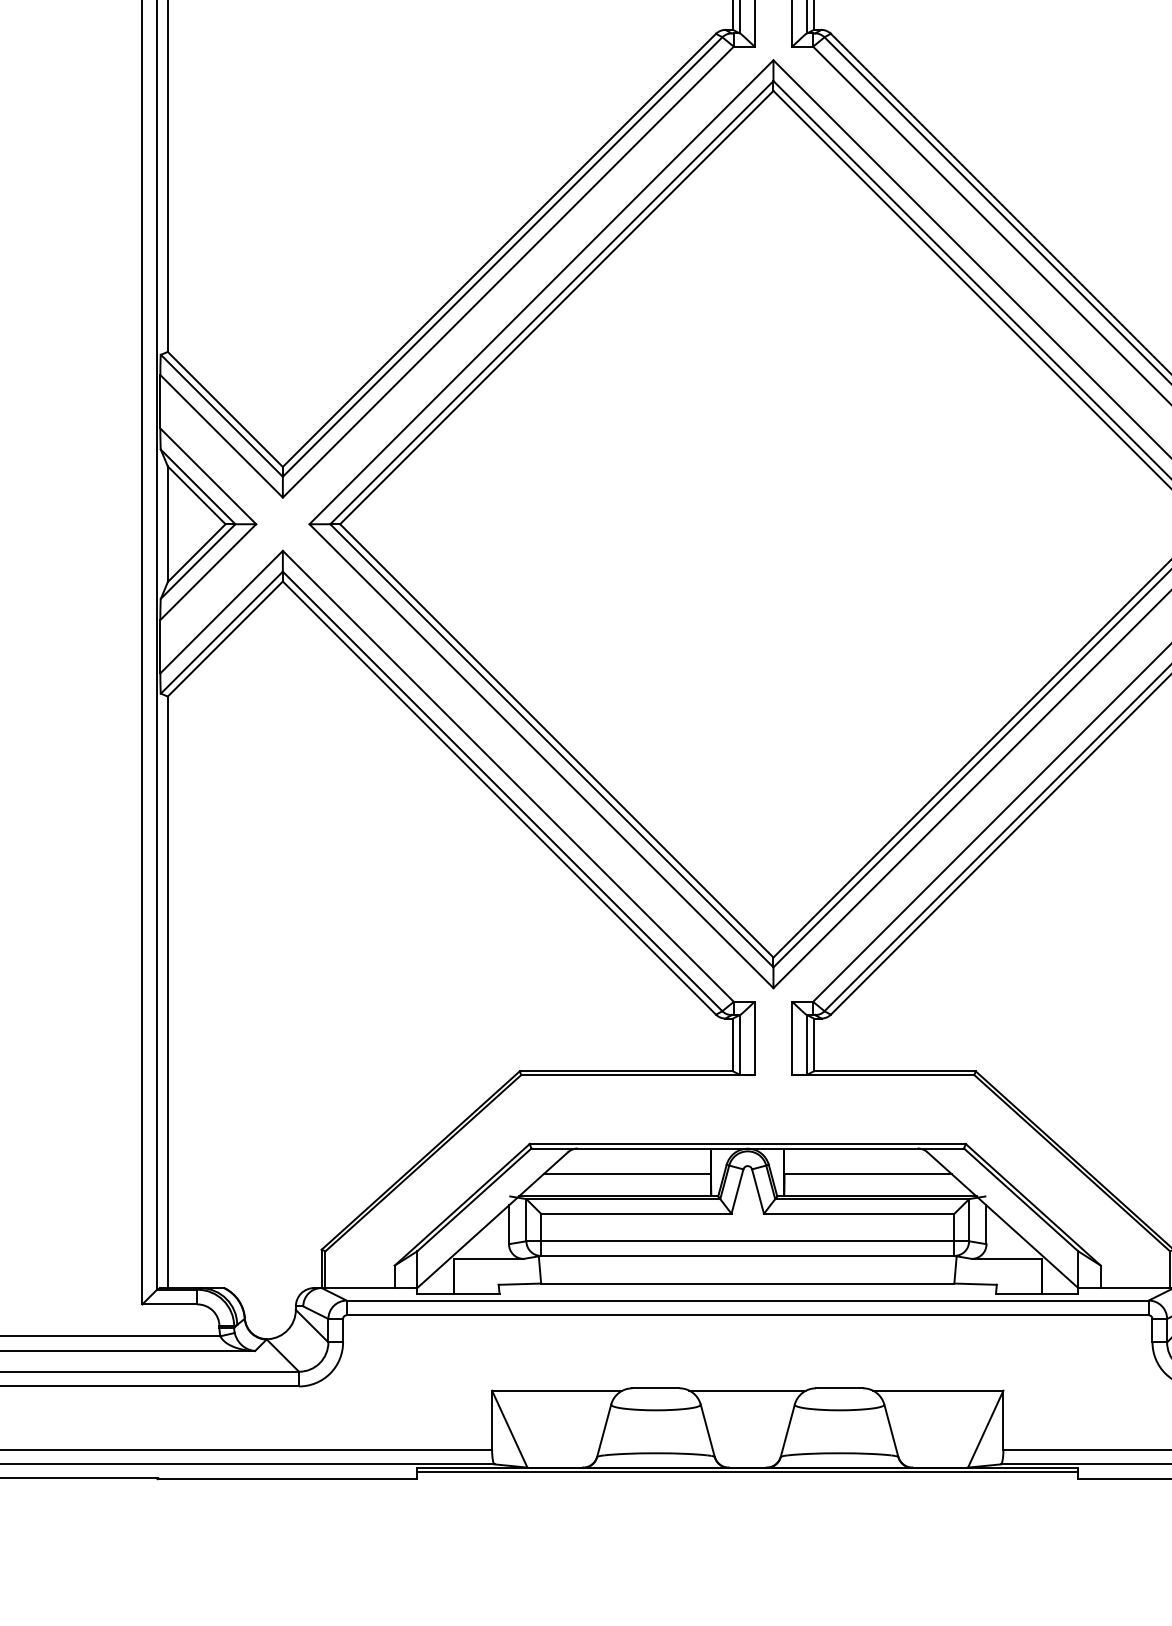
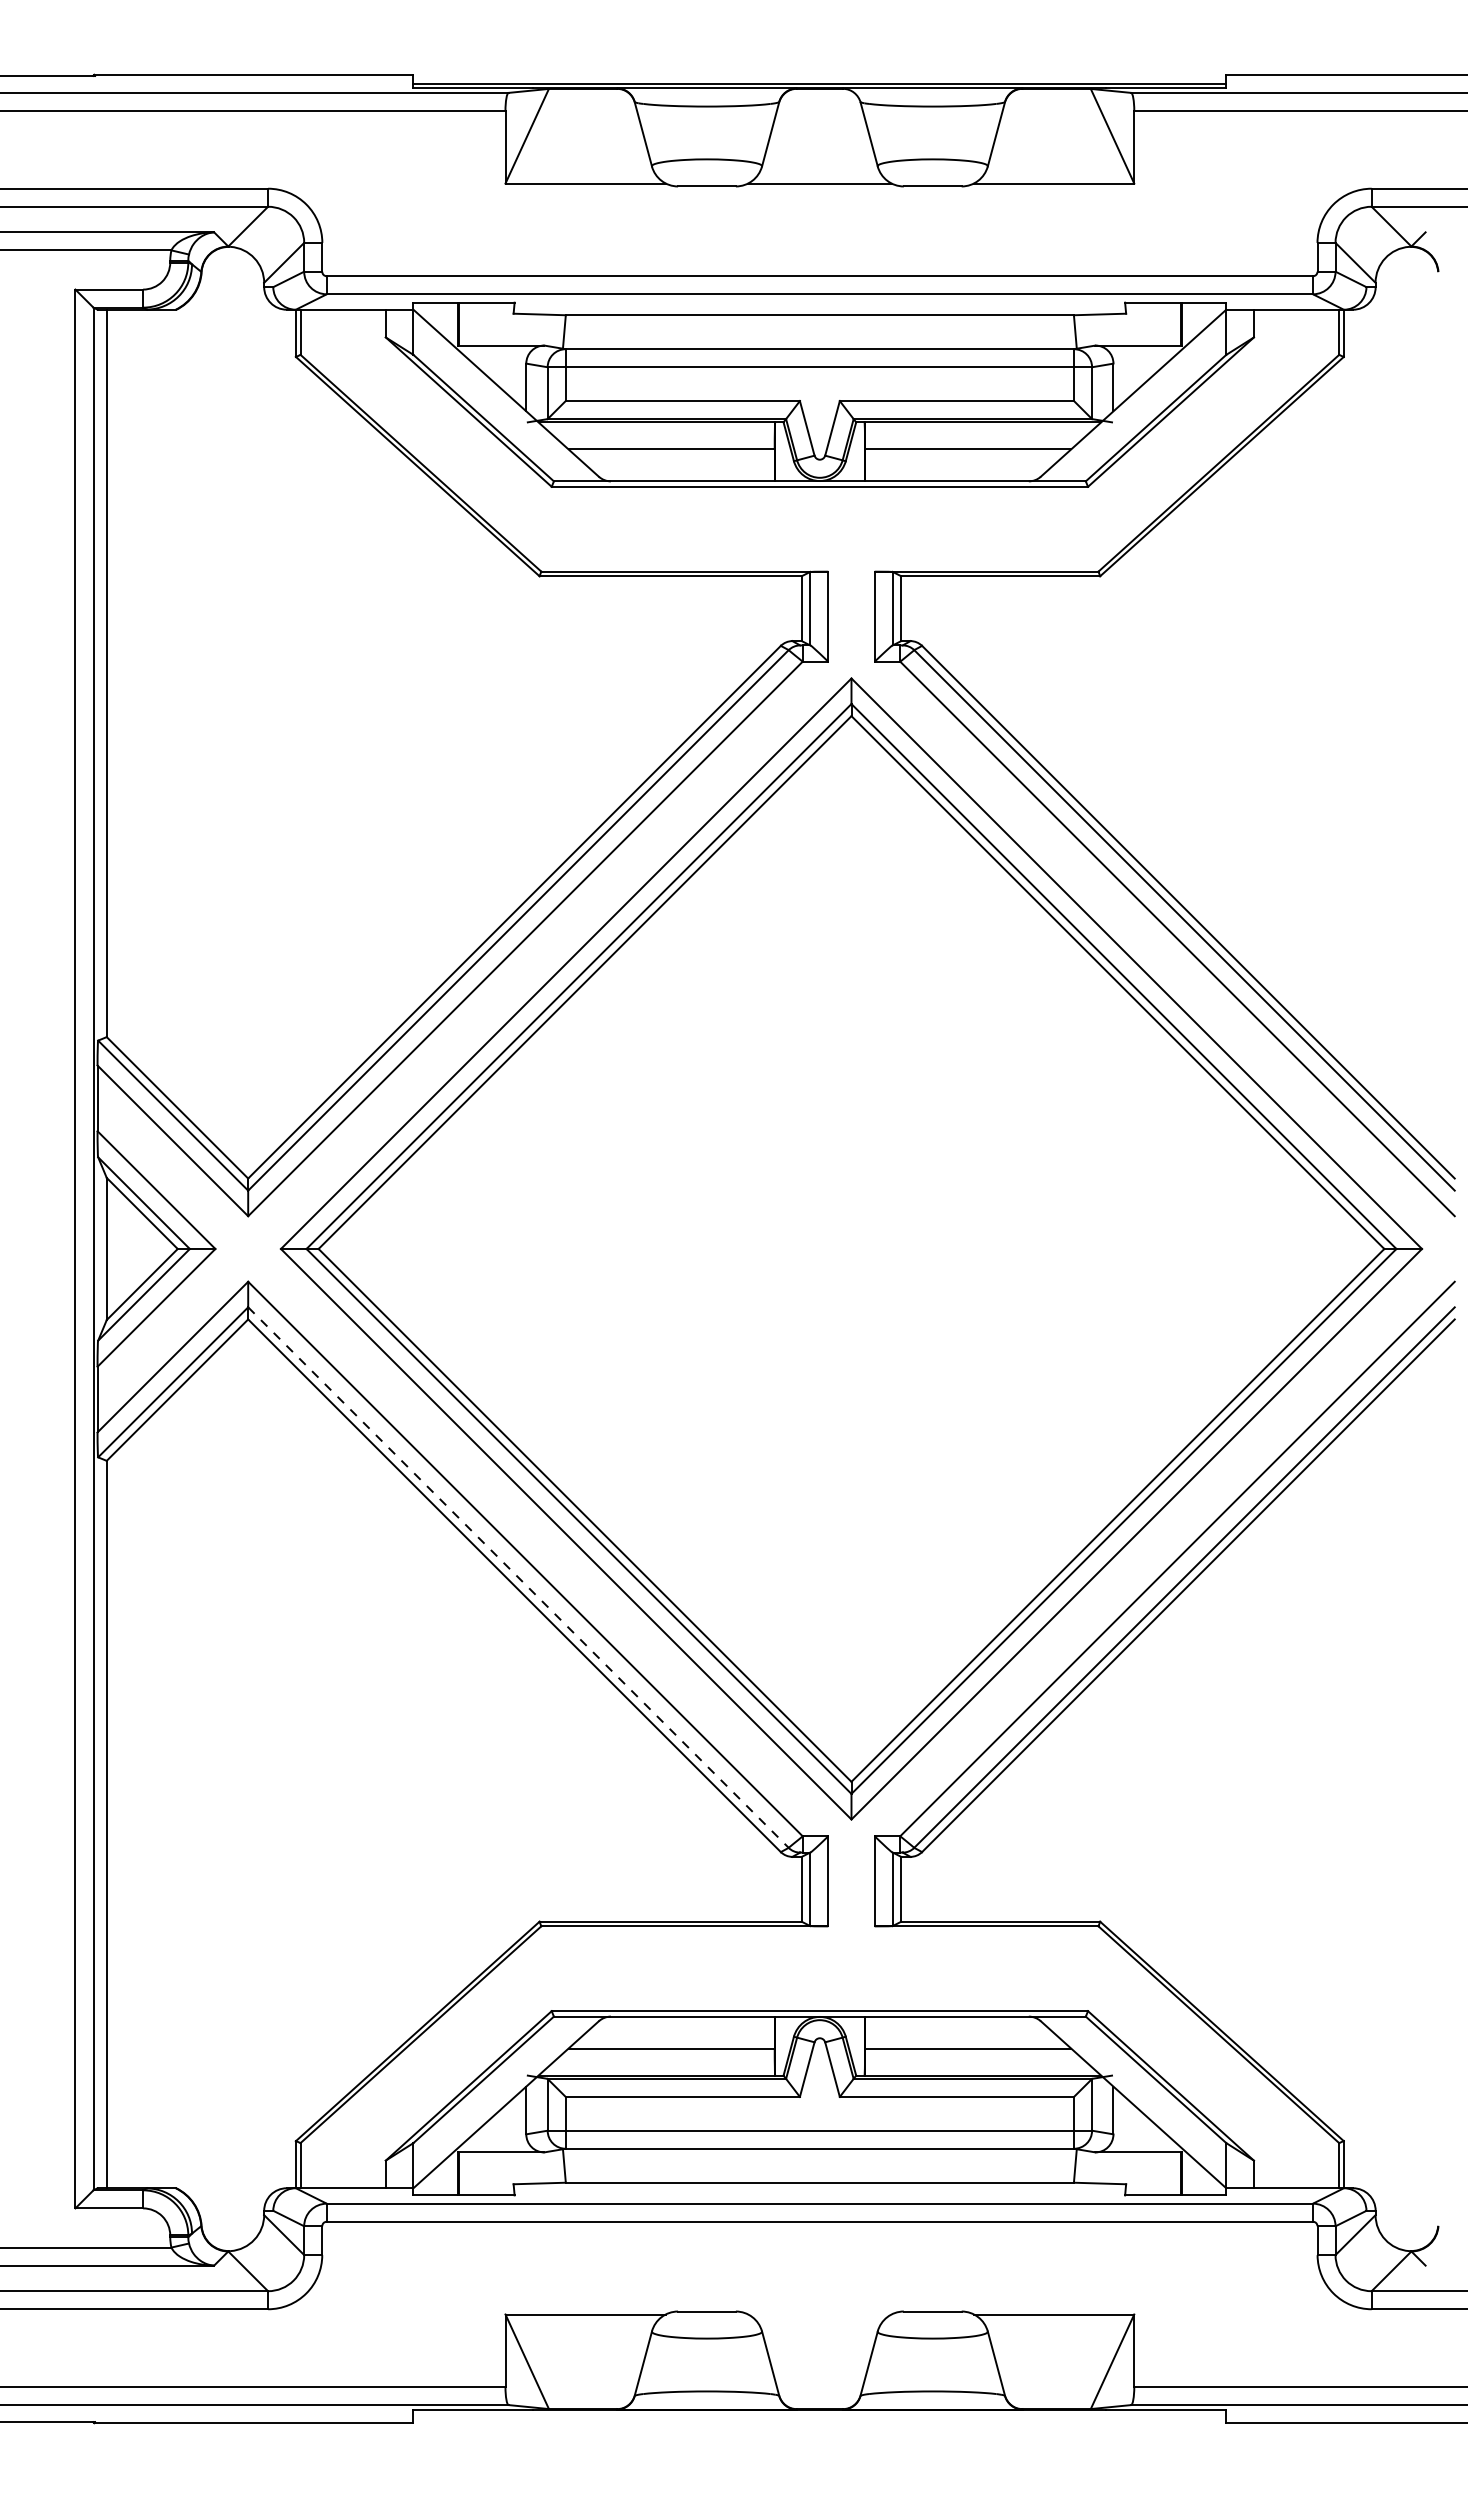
line: (502, 791) -> (518, 1577), solid -> dashed
line: (747, 1390) -> (819, 2314), removed
line: (747, 1472) -> (819, 2414), removed

